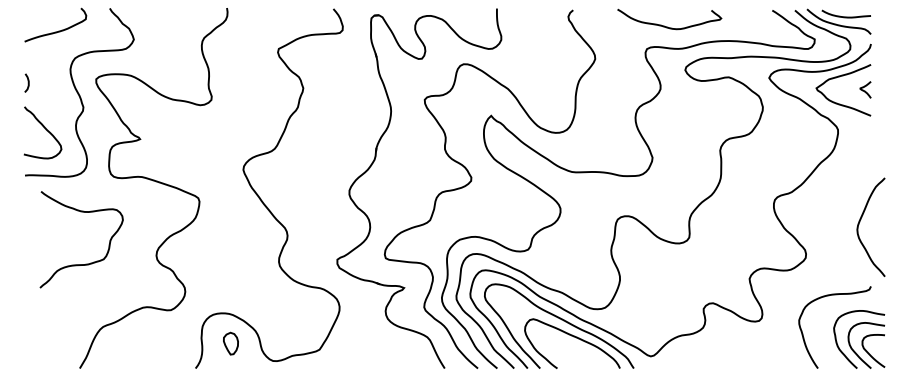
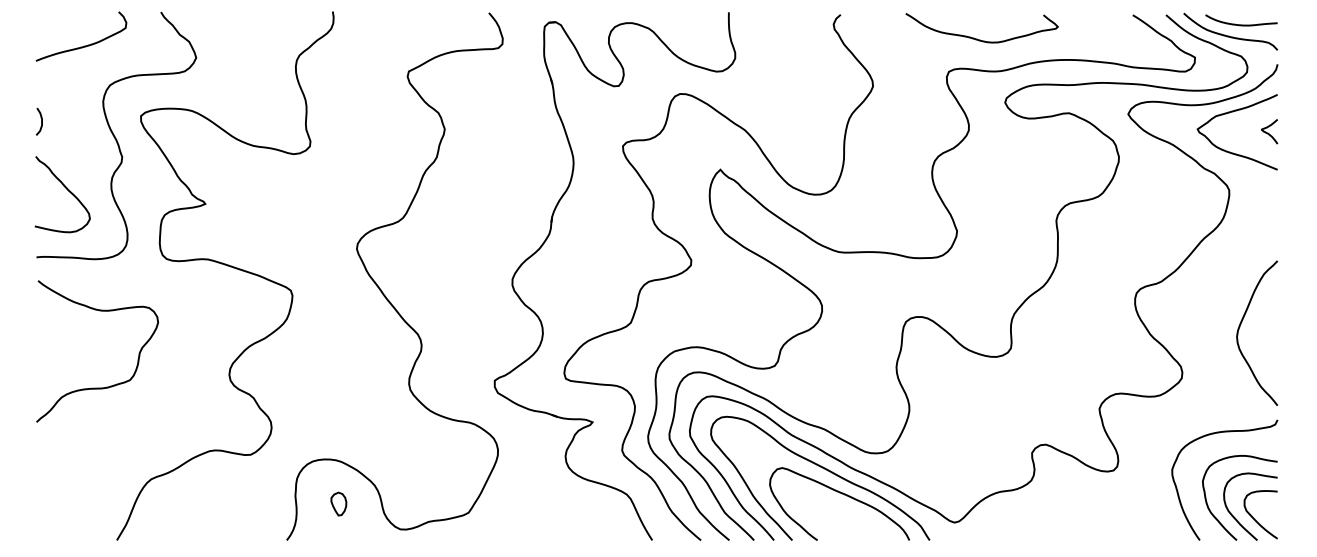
curve: (860, 222) -> (1241, 326), moved
curve: (85, 263) -> (103, 386), moved
part: (859, 339) -> (1240, 497), moved
part: (231, 343) -> (339, 503), size x0.71

